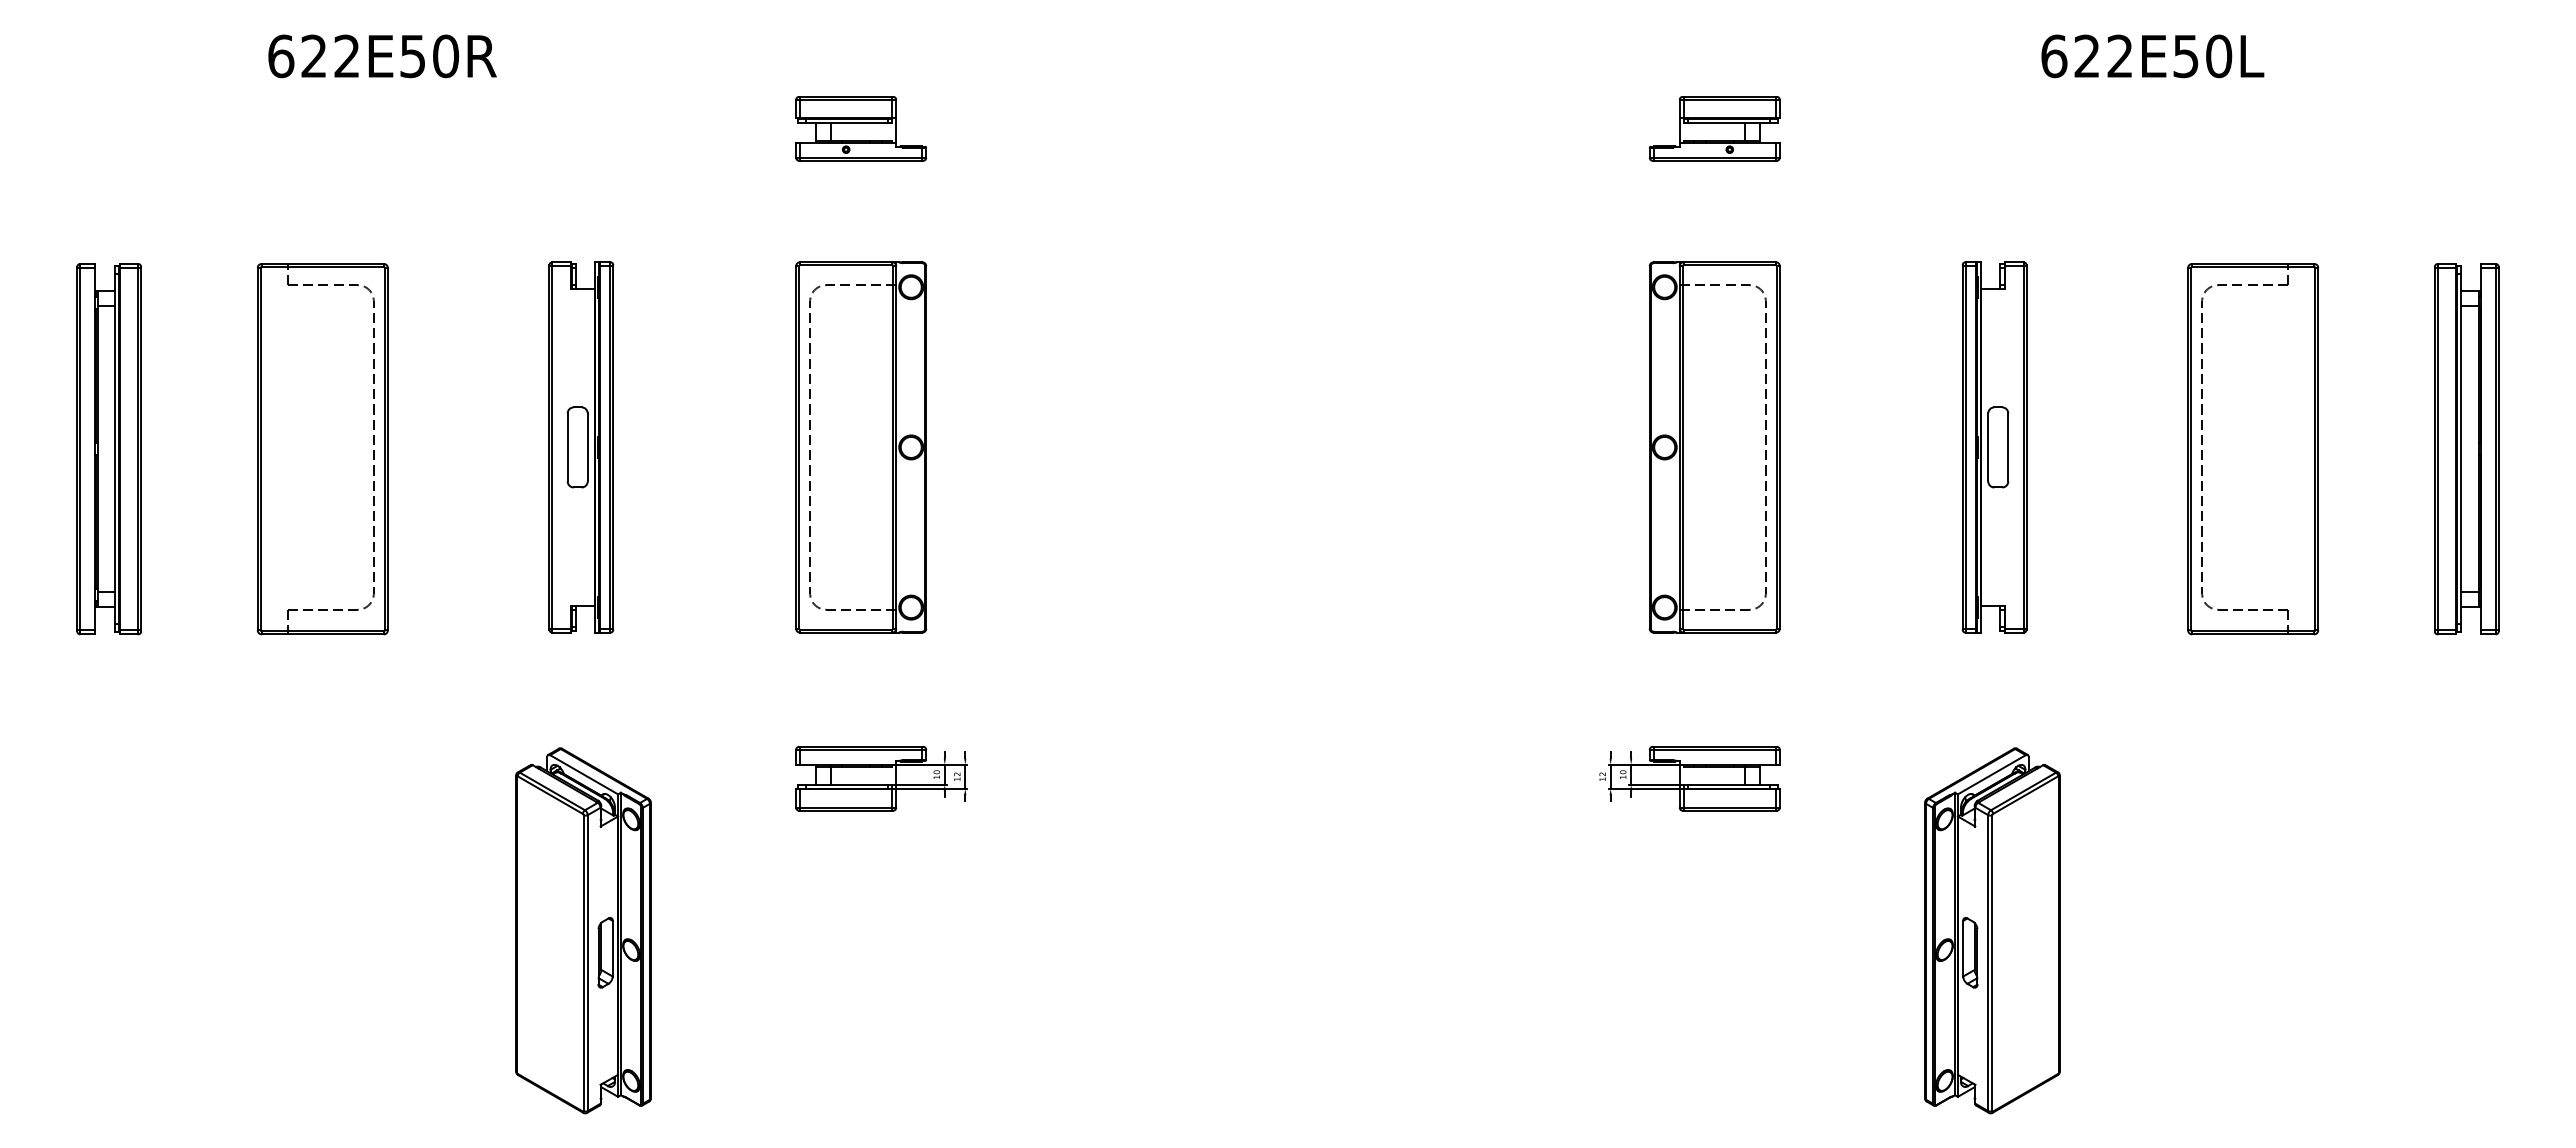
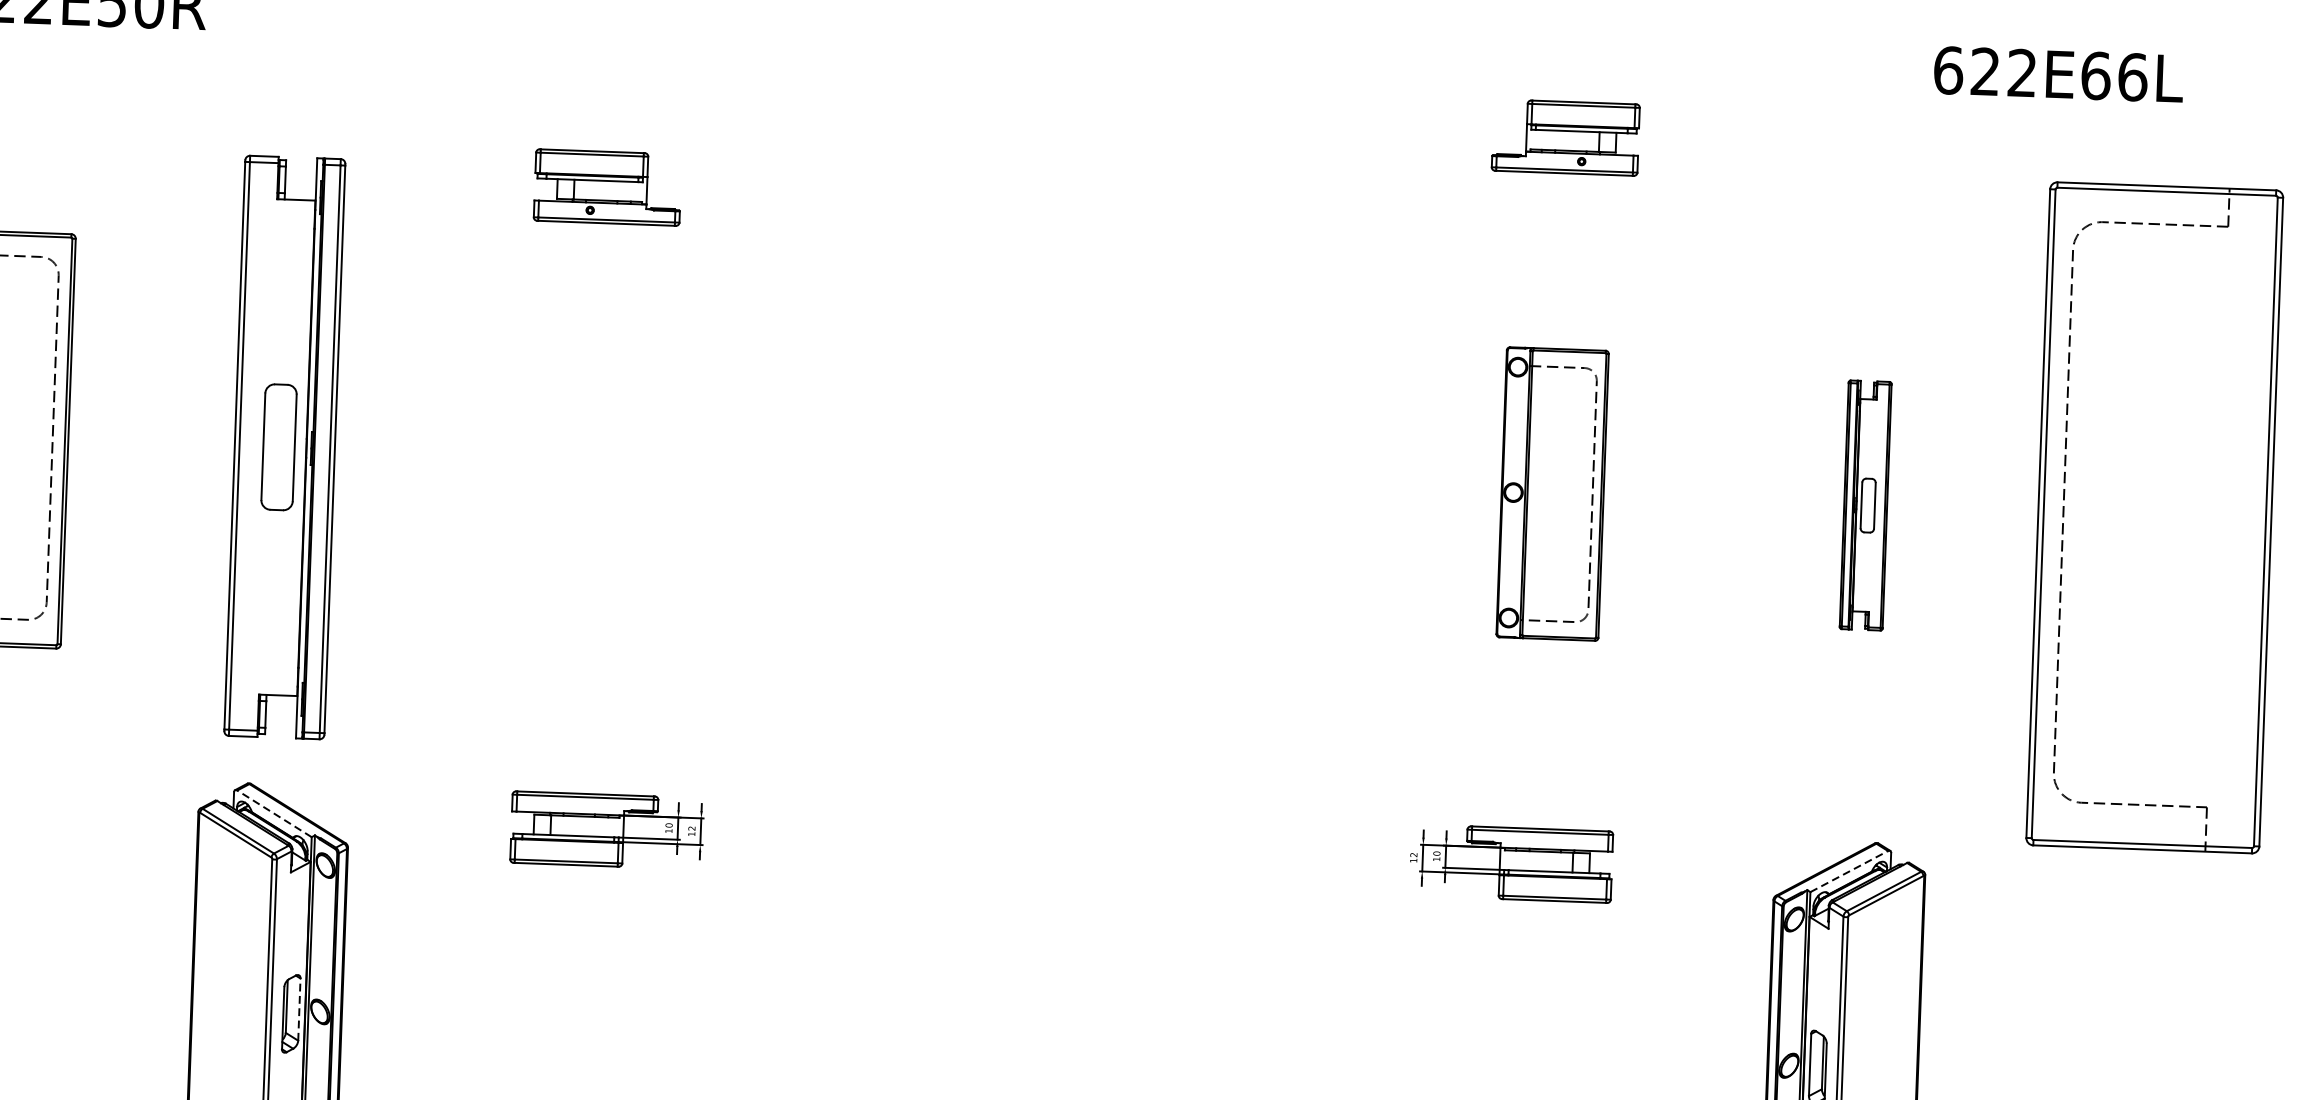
text: (2202, 56) -> (2114, 76), 622E50L -> 622E66L
part: (861, 128) -> (608, 187), moved
part: (581, 447) -> (284, 447), size x1.4
part: (861, 447) -> (598, 459), removed
part: (1714, 447) -> (1552, 494), size x0.7
part: (1994, 447) -> (1865, 505), size x0.6
part: (2253, 449) -> (2155, 518), size x1.6
line: (583, 774) -> (273, 813), solid -> dashed
line: (1992, 774) -> (1849, 871), solid -> dashed
line: (612, 948) -> (299, 1009), solid -> dashed

